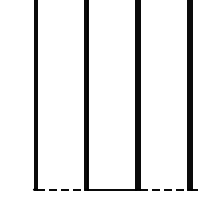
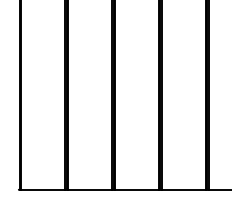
line: (61, 190) -> (43, 190), dashed -> solid
line: (164, 190) -> (137, 190), dashed -> solid

